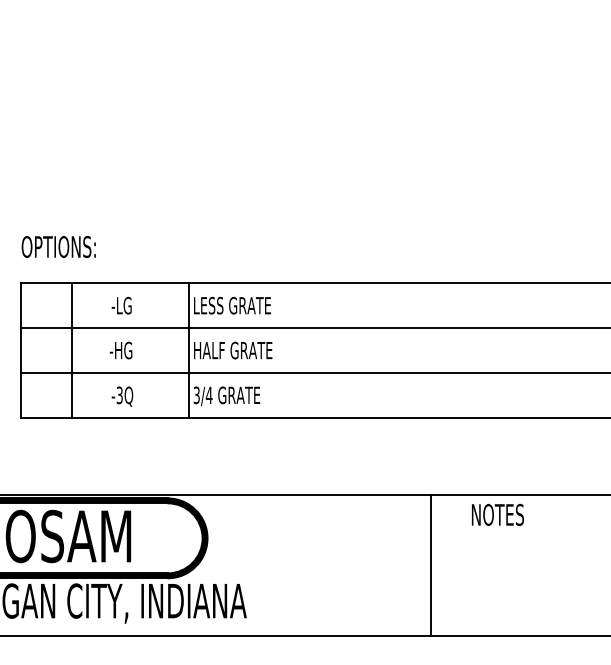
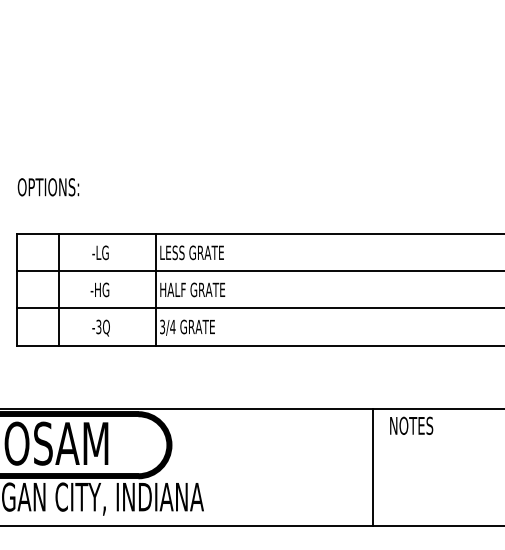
text: (58, 247) -> (48, 187), moved
line: (431, 565) -> (372, 467), moved

